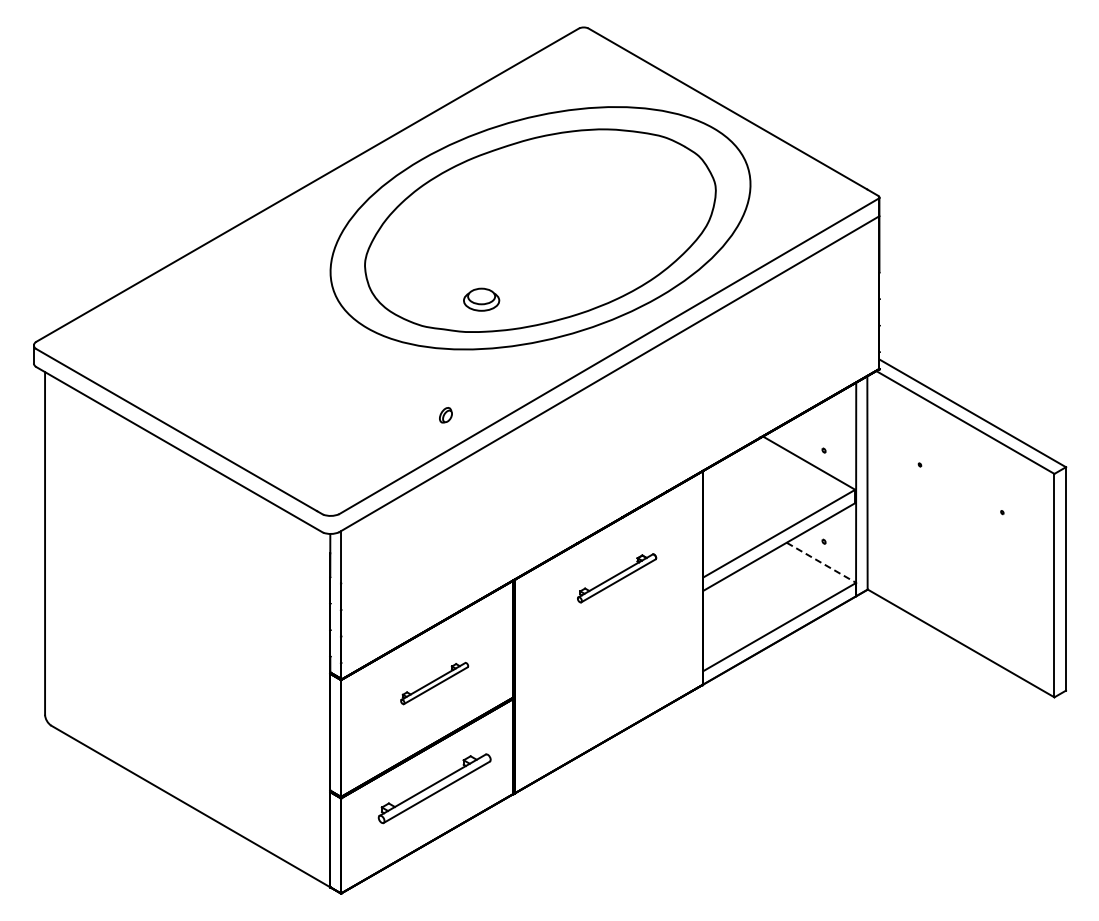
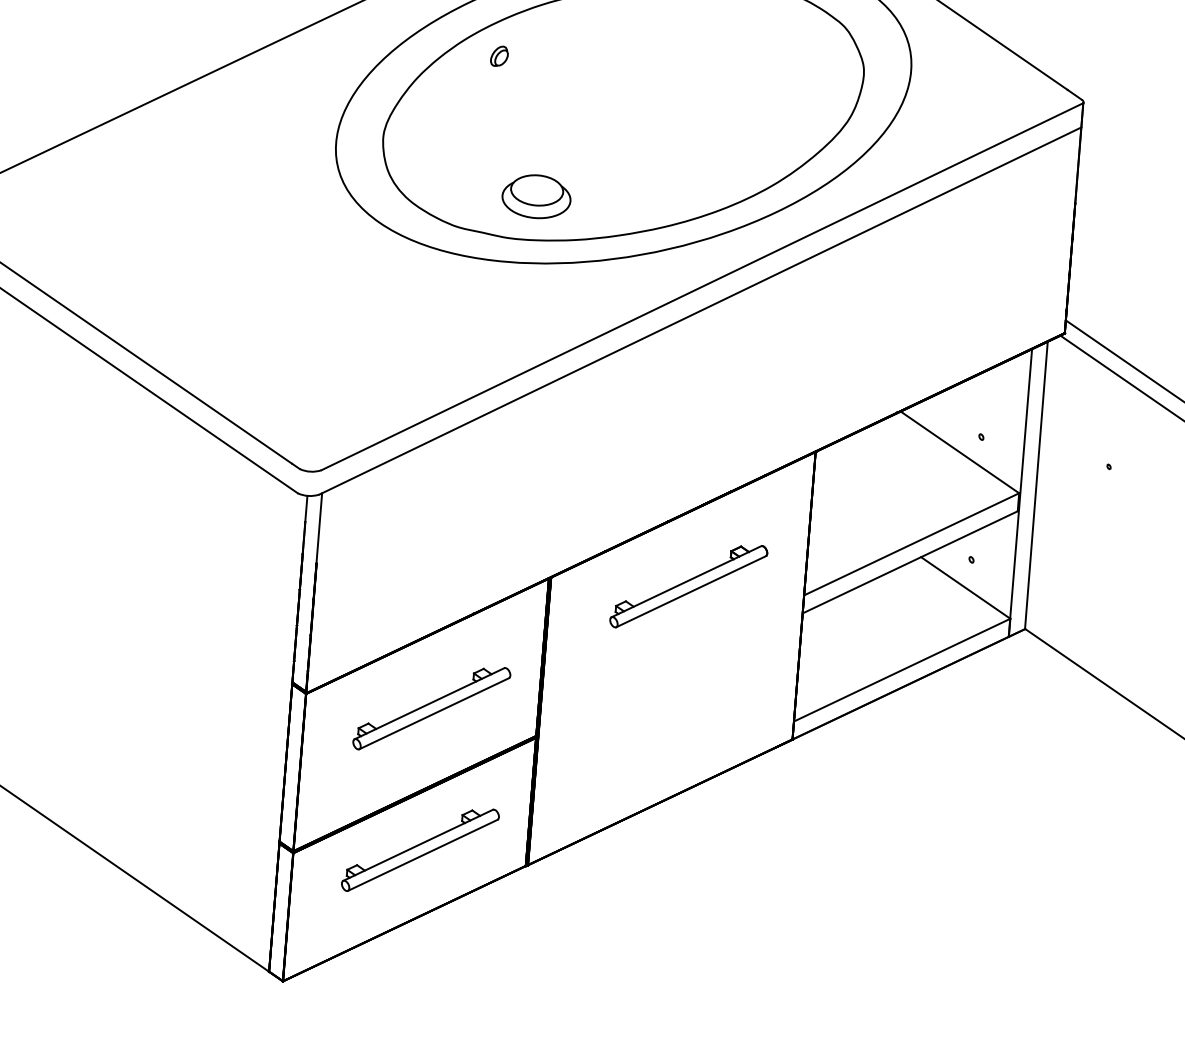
part: (481, 299) -> (536, 196), size x1.43
part: (445, 415) -> (498, 56), moved
line: (821, 563) -> (965, 588), dashed -> solid
part: (616, 578) -> (688, 586), size x1.43
part: (434, 683) -> (431, 708), size x1.67

